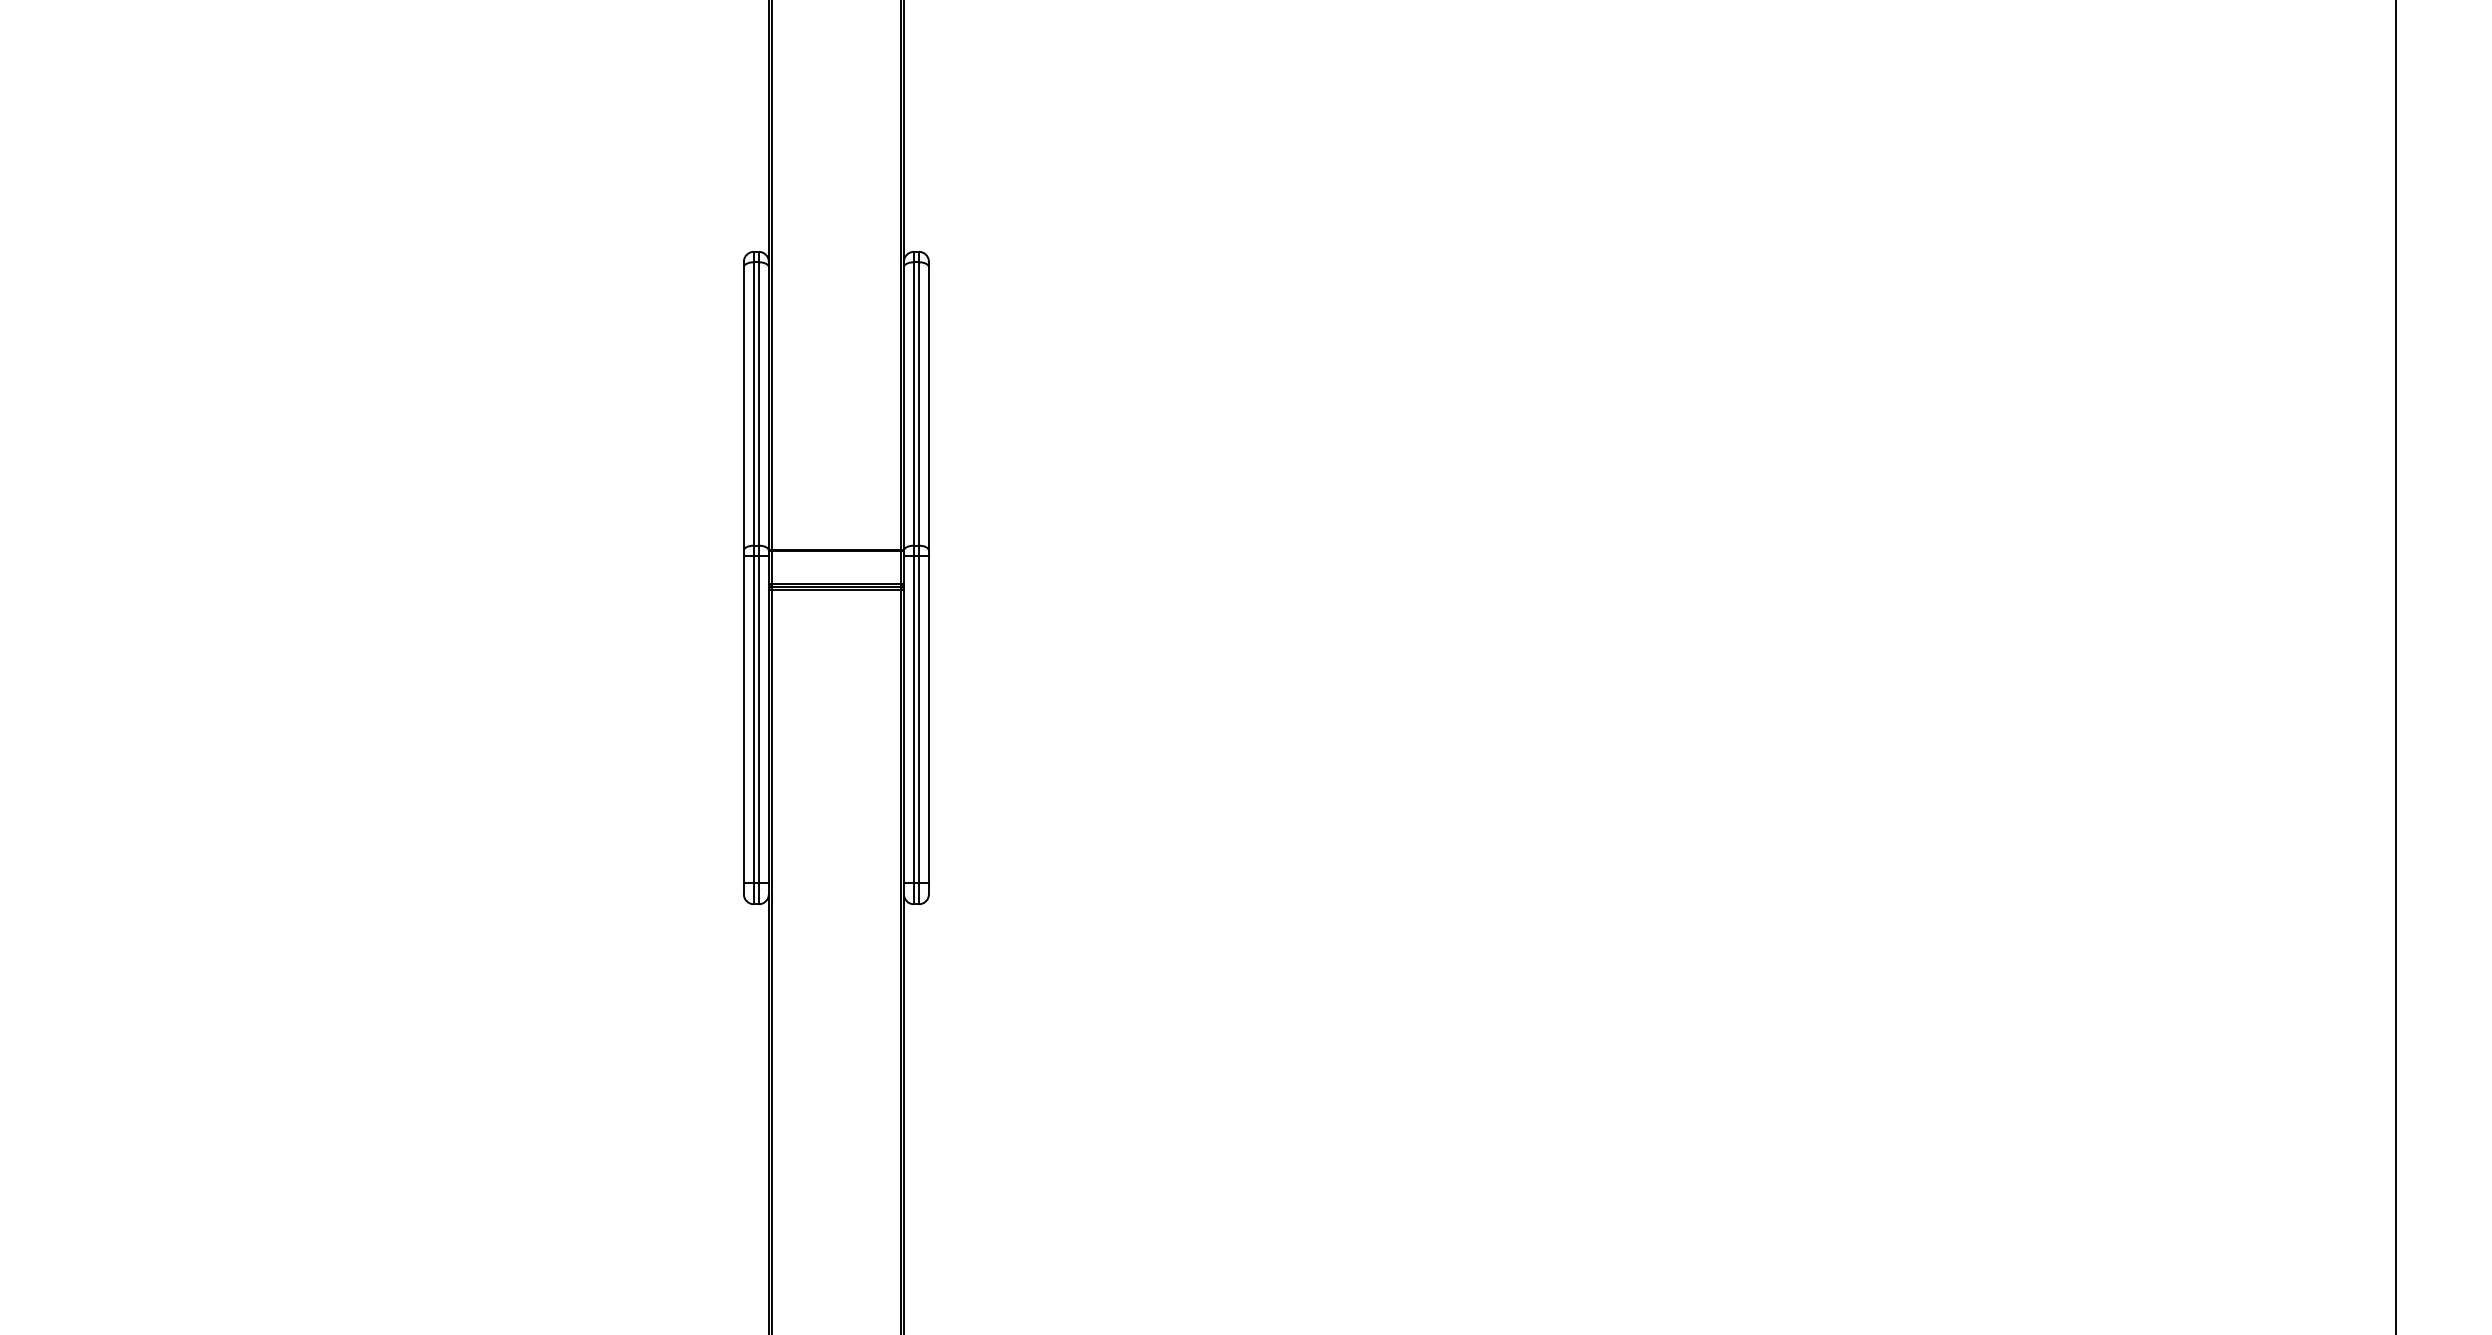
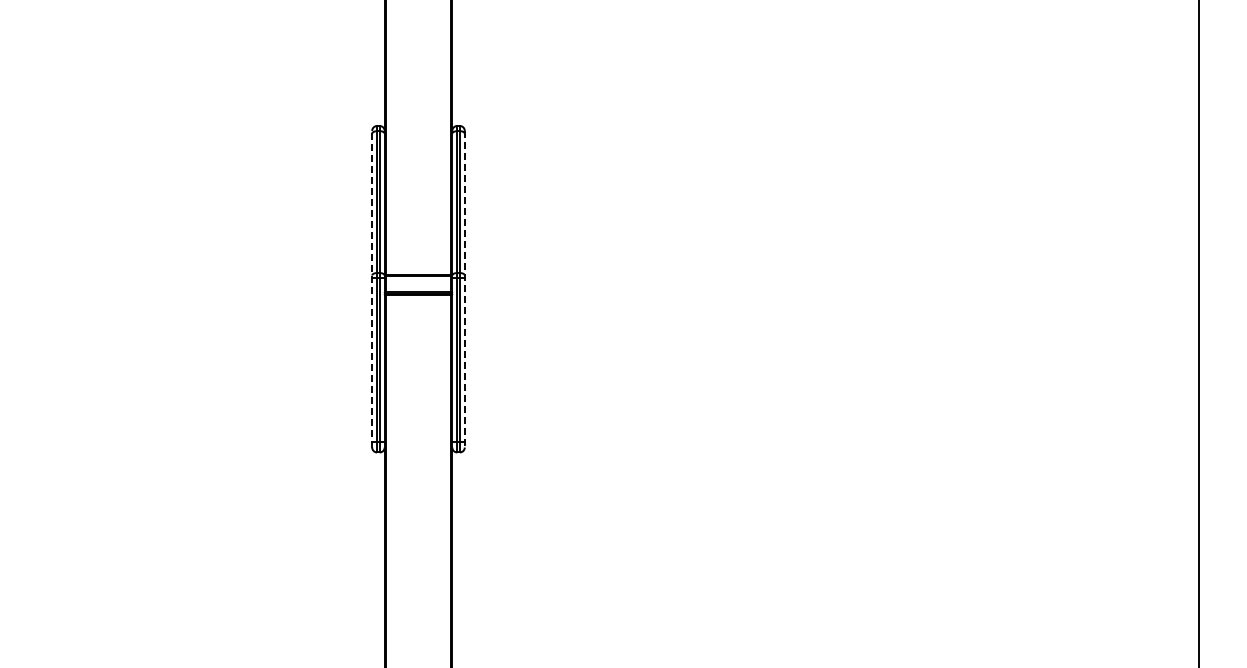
line: (744, 576) -> (372, 288), solid -> dashed
line: (928, 578) -> (464, 289), solid -> dashed

